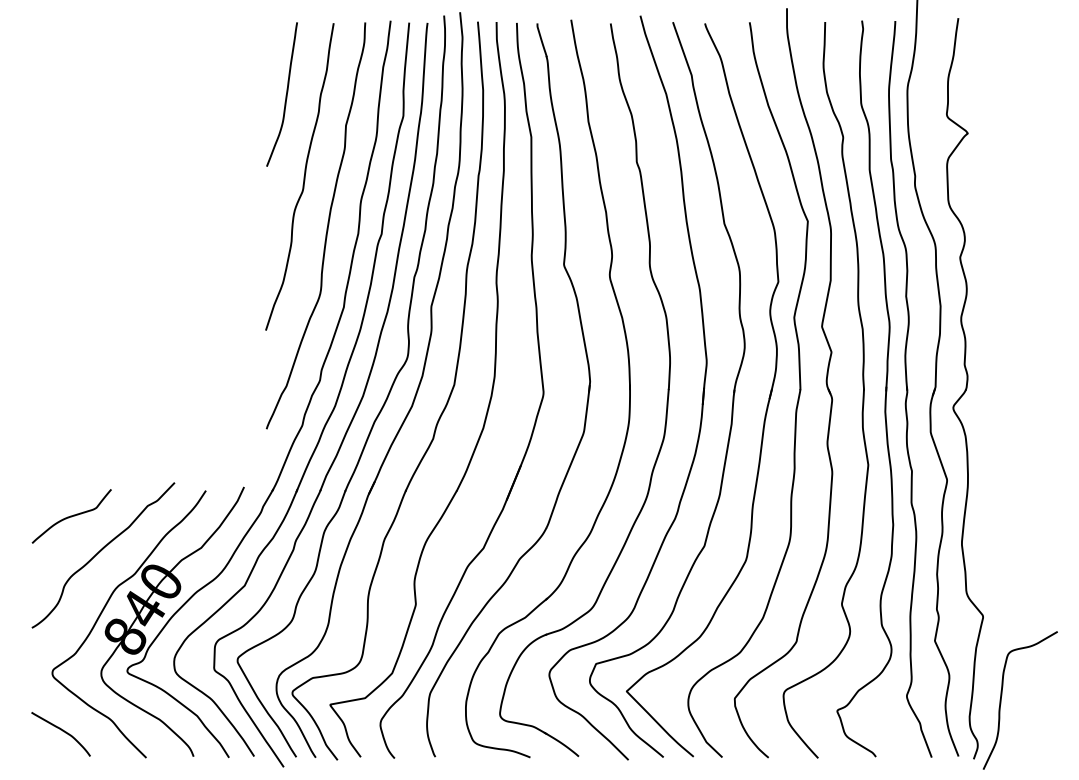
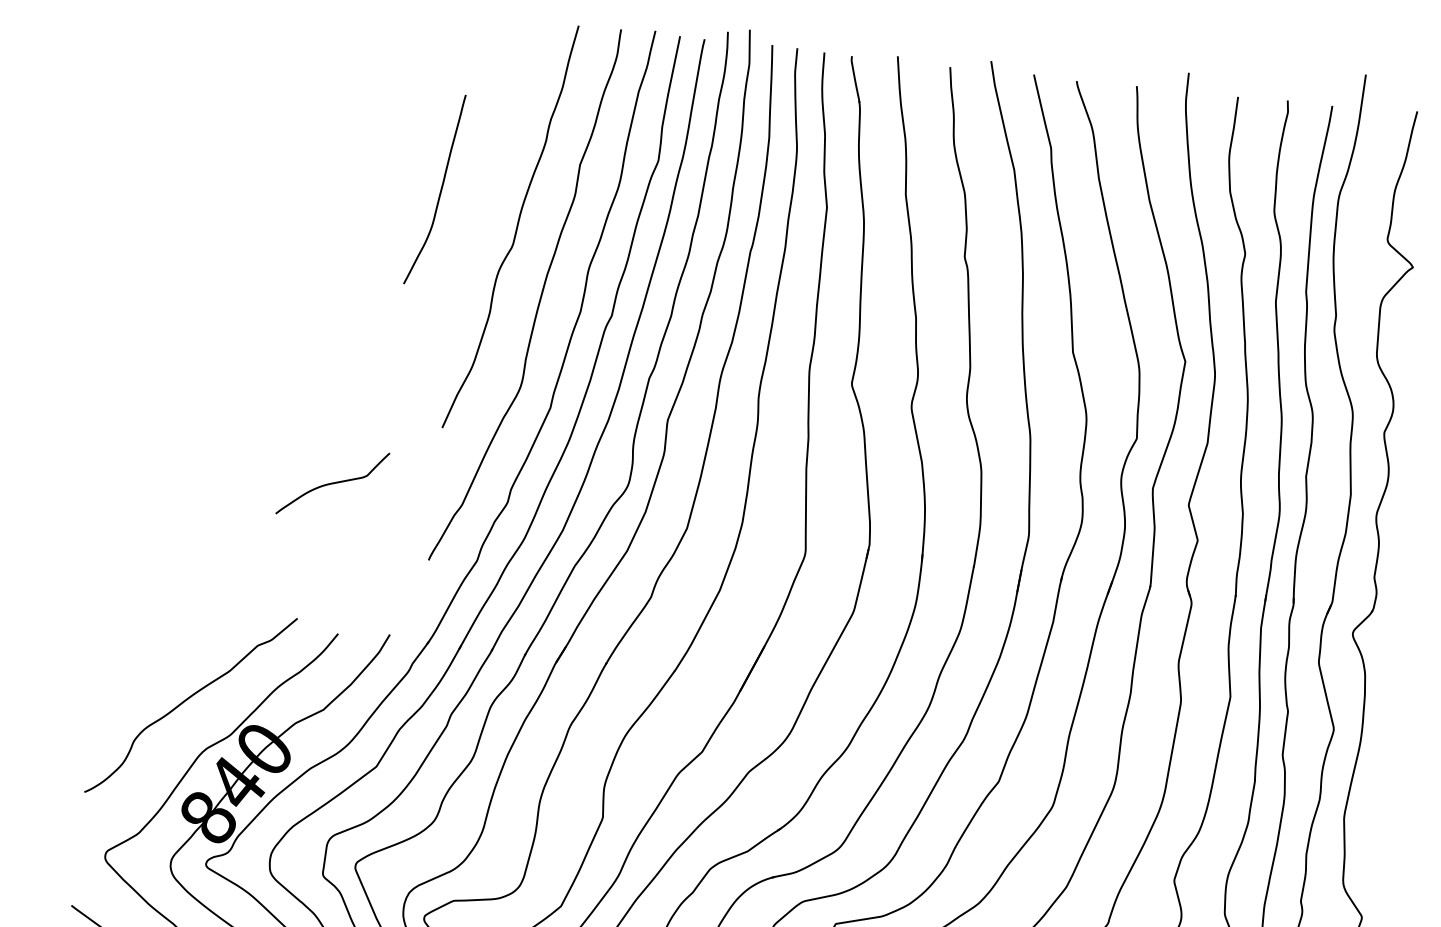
curve: (285, 95) -> (439, 191), moved
curve: (71, 516) -> (332, 483), moved

